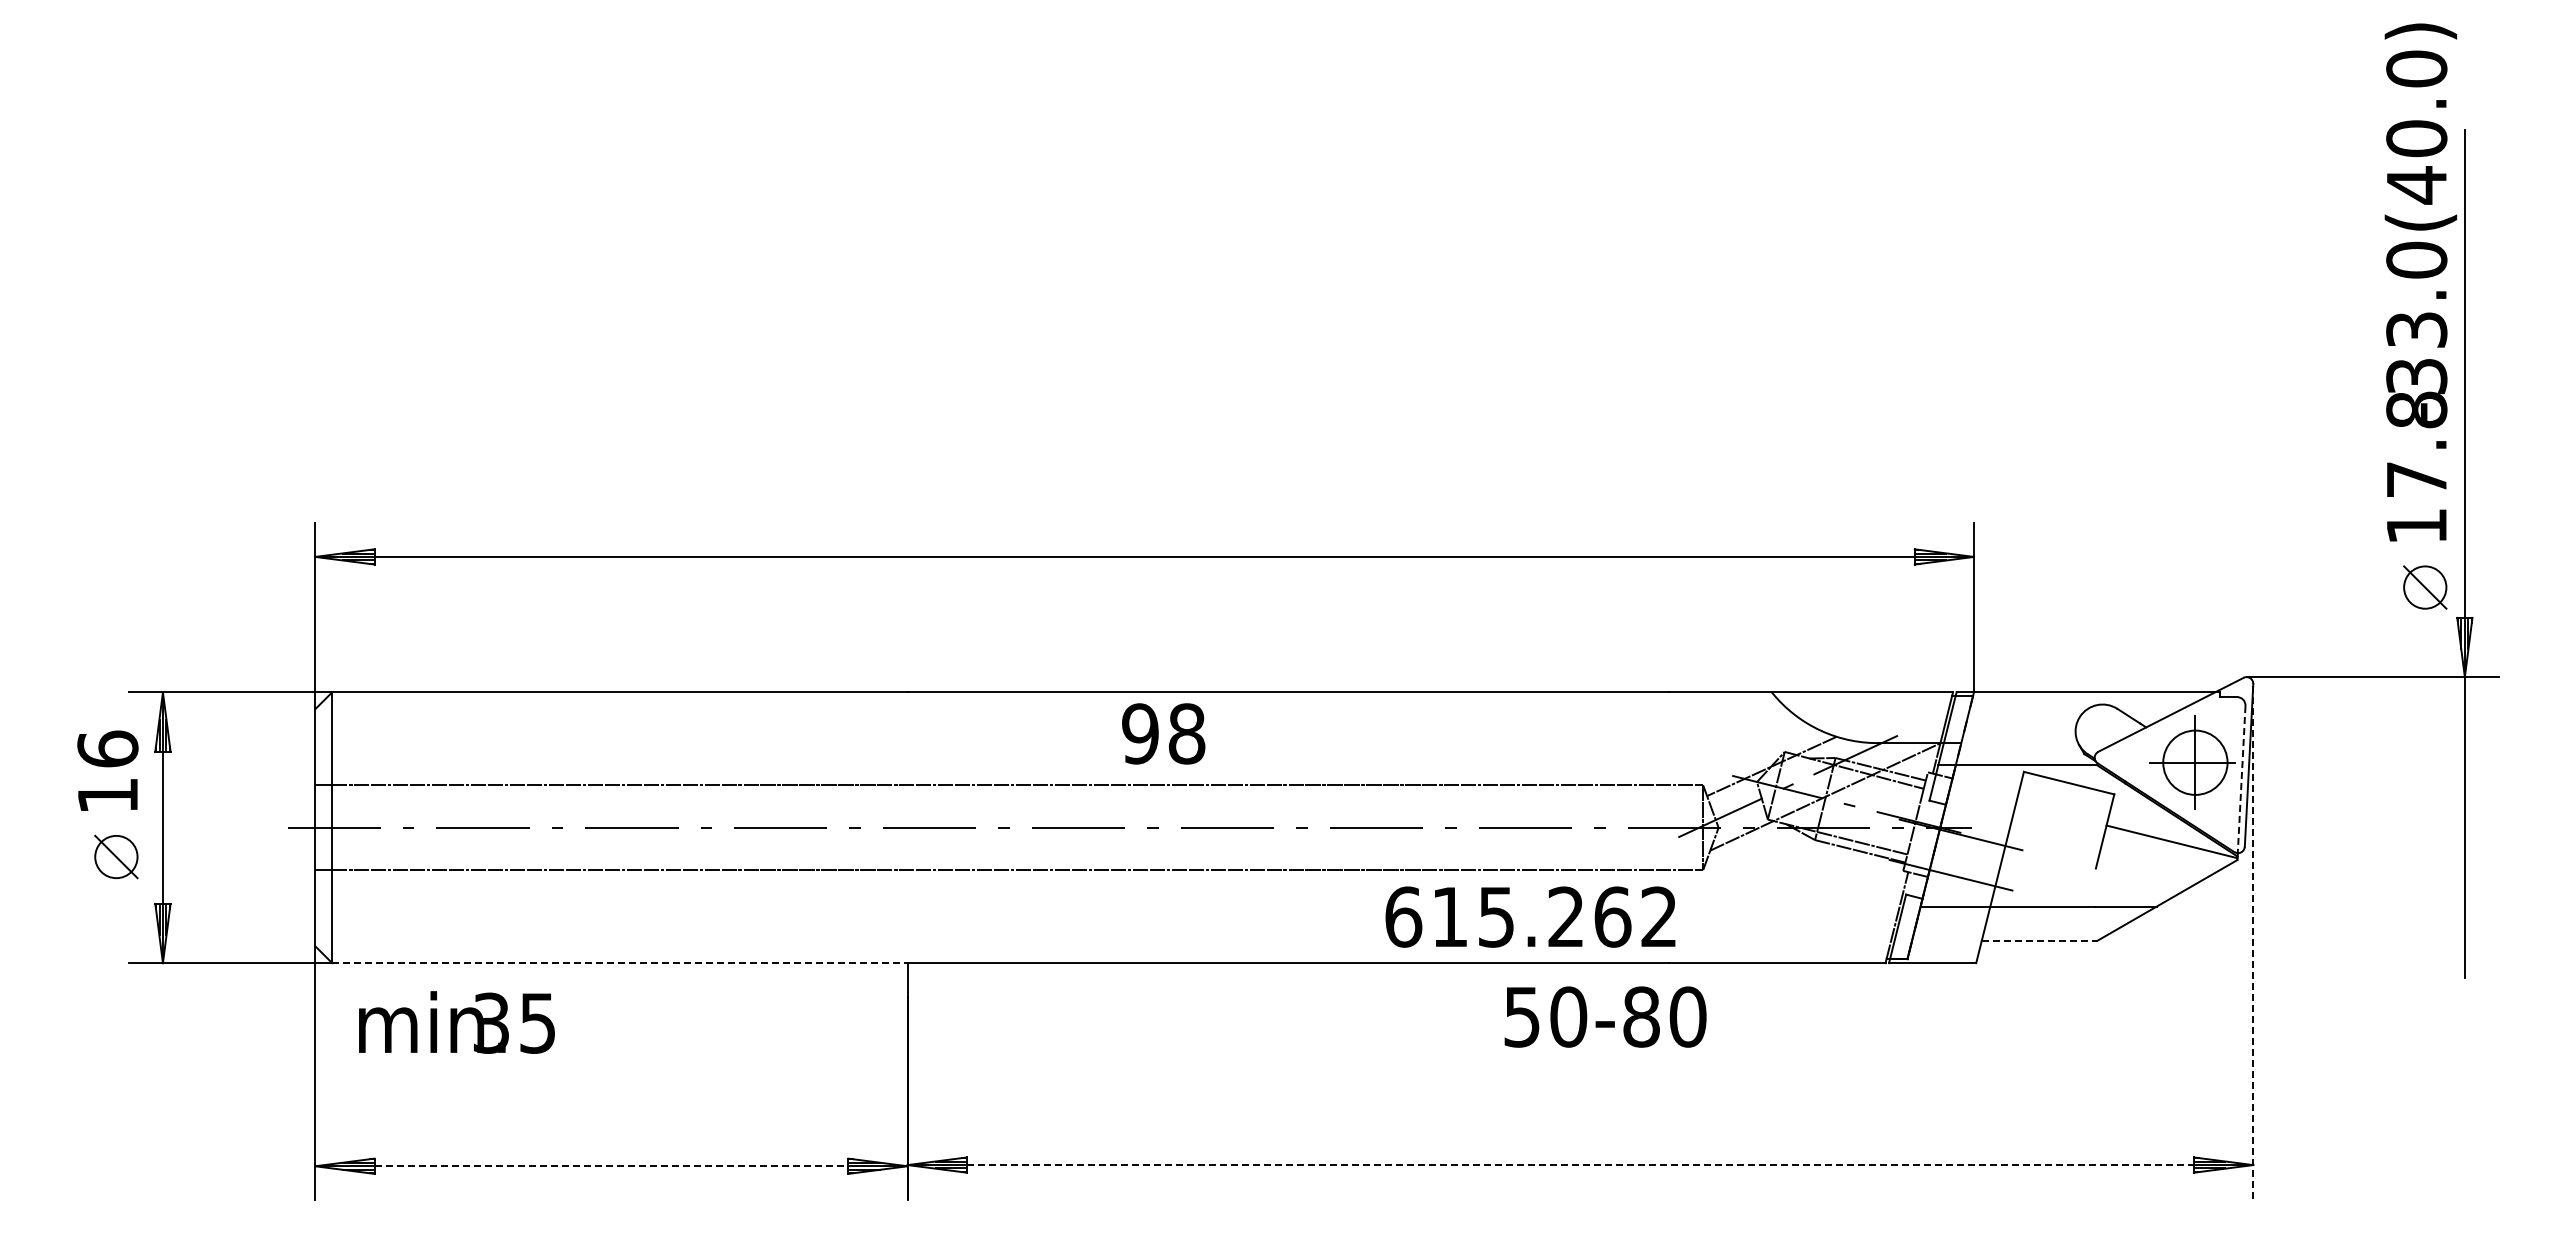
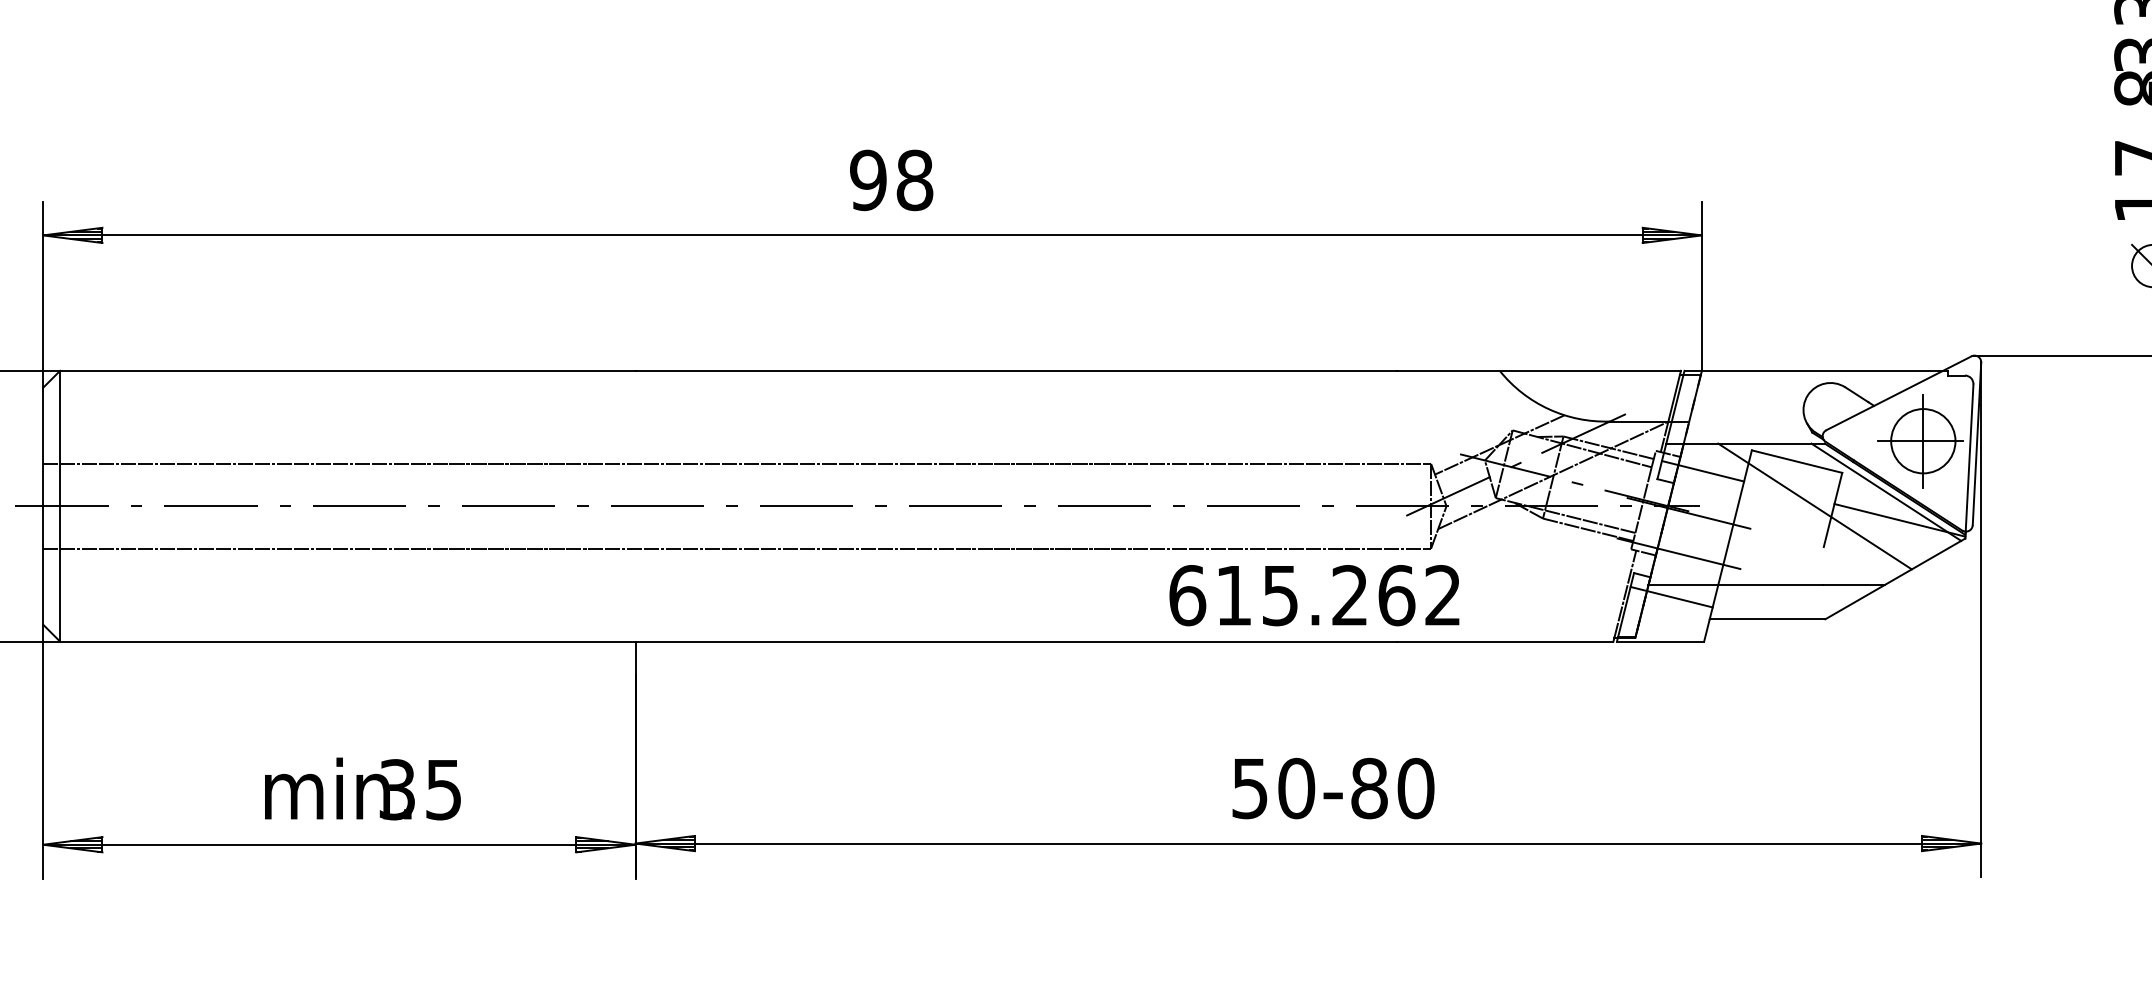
text: (1163, 733) -> (891, 179), moved
line: (2241, 780) -> (1969, 458), dashed -> solid
line: (1975, 792) -> (1703, 470), added
line: (2158, 813) -> (1886, 491), added
line: (2086, 827) -> (1814, 505), added
text: (1530, 916) -> (1314, 594), moved
line: (1943, 918) -> (1671, 596), added
line: (2039, 940) -> (1767, 618), dashed -> solid
line: (2253, 941) -> (1981, 619), dashed -> solid
line: (619, 963) -> (347, 641), dashed -> solid
text: (1605, 1016) -> (1333, 787), moved
text: (456, 1022) -> (362, 788), moved
line: (1580, 1165) -> (1308, 843), dashed -> solid
line: (611, 1166) -> (339, 844), dashed -> solid

